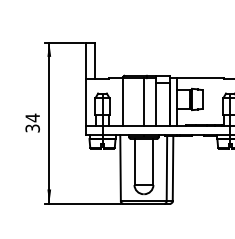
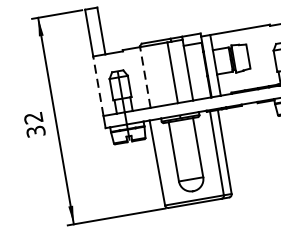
line: (85, 101) -> (97, 85), solid -> dashed
line: (122, 101) -> (145, 77), solid -> dashed
text: (32, 117) -> (33, 117), 34 -> 32

